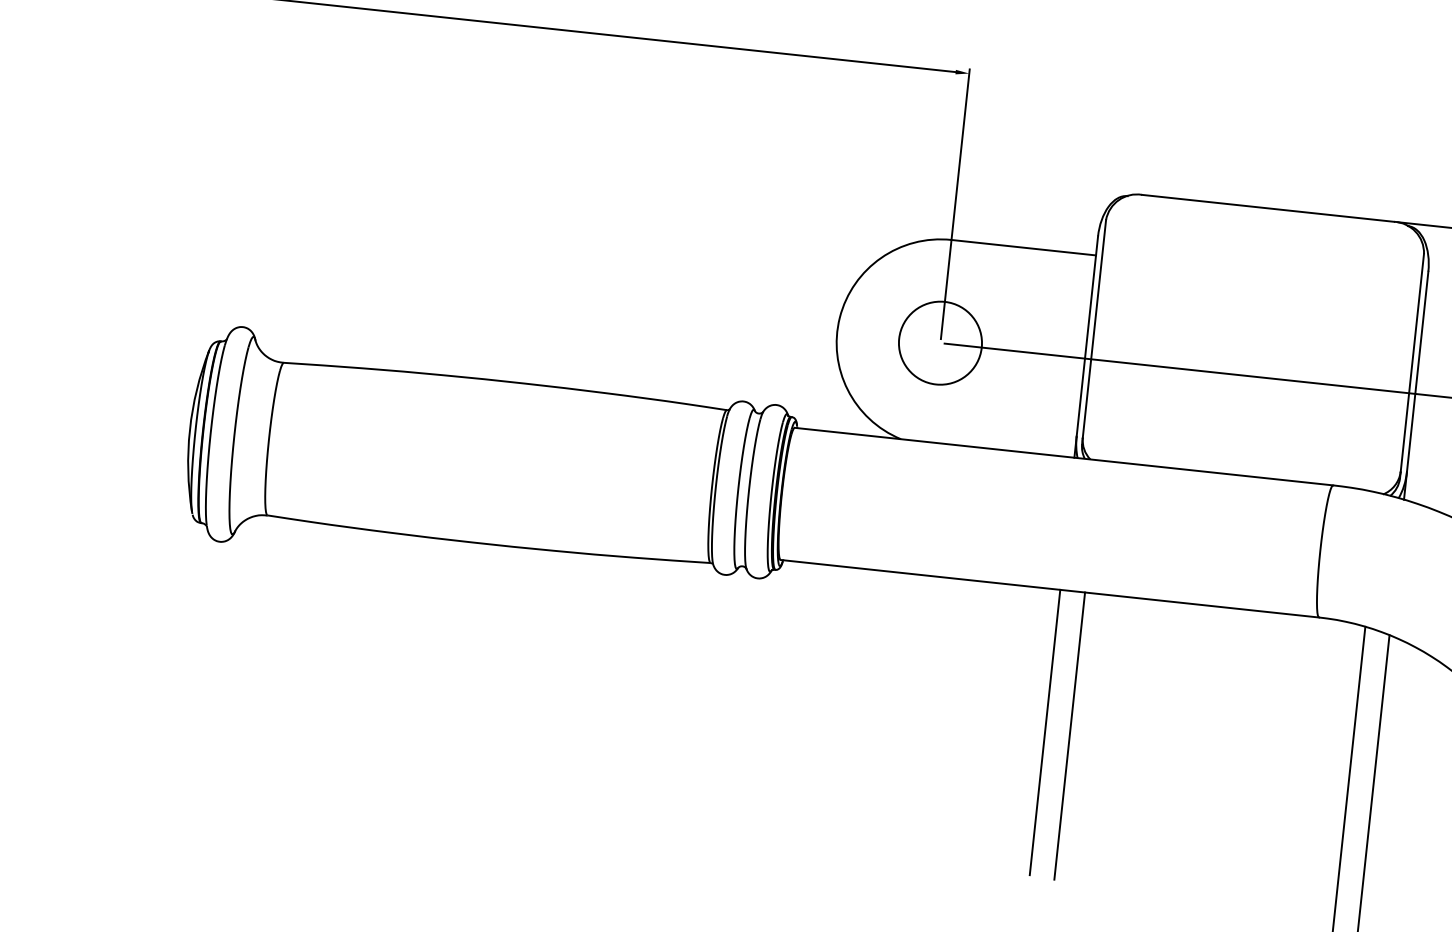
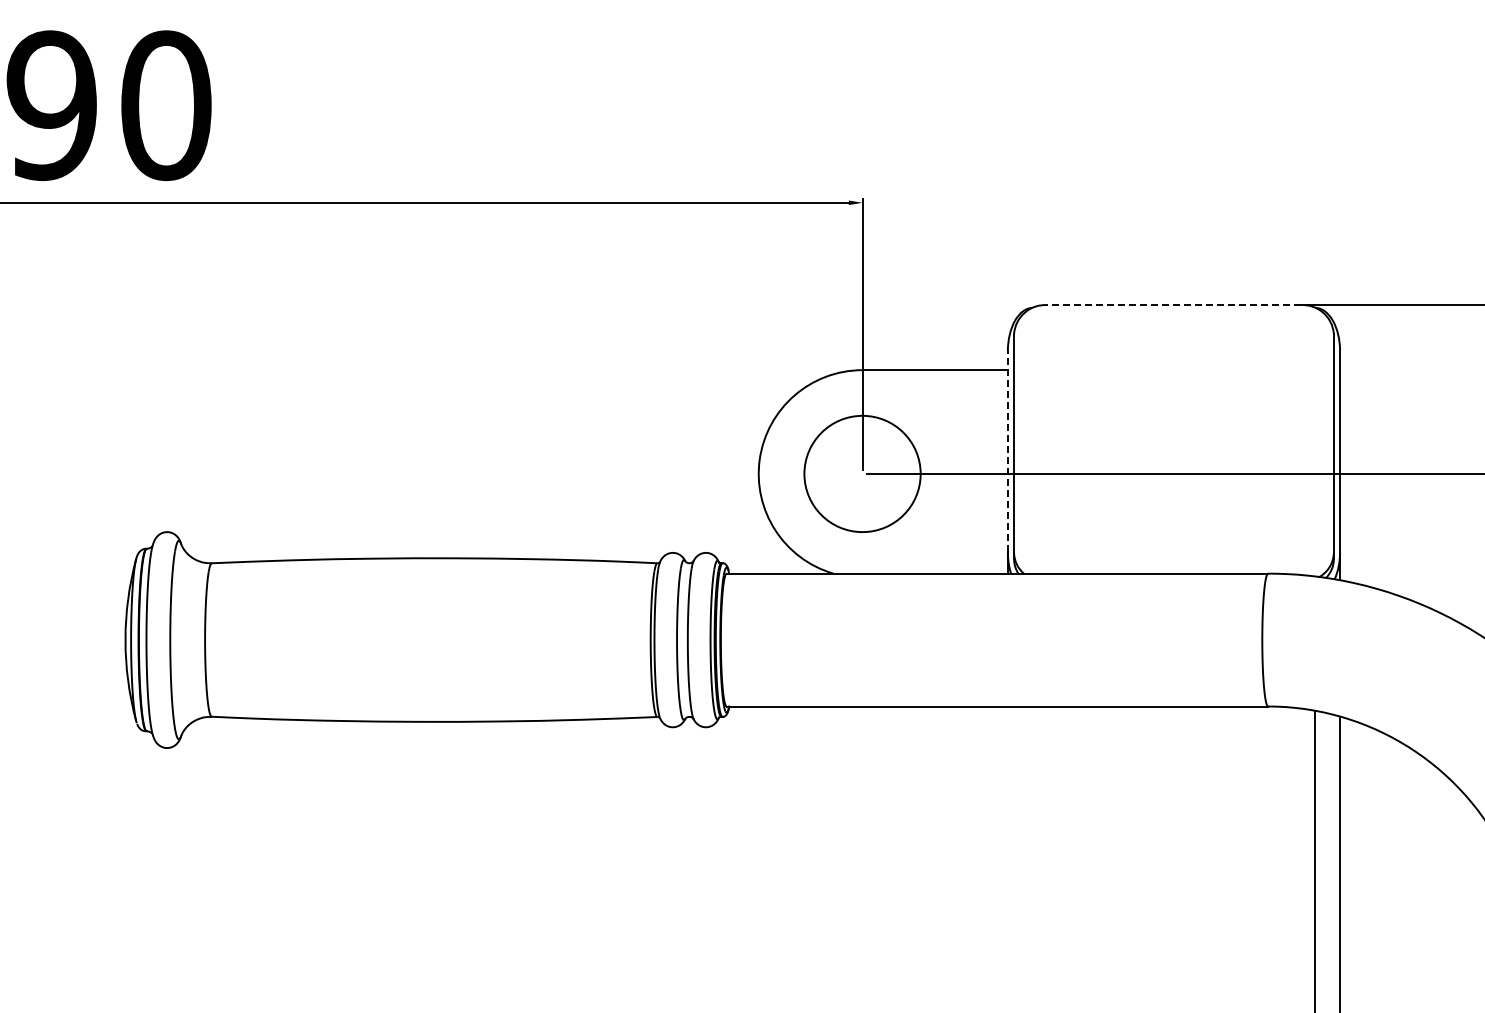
line: (1267, 208) -> (1173, 305), solid -> dashed
line: (1087, 336) -> (1007, 451), solid -> dashed
circle: (940, 342) -> (862, 473), size x1.4
line: (1044, 731) -> (1007, 849), removed
line: (1069, 735) -> (1032, 850), removed

